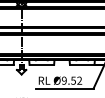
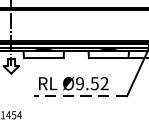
line: (64, 88) -> (80, 96), solid -> dashed

